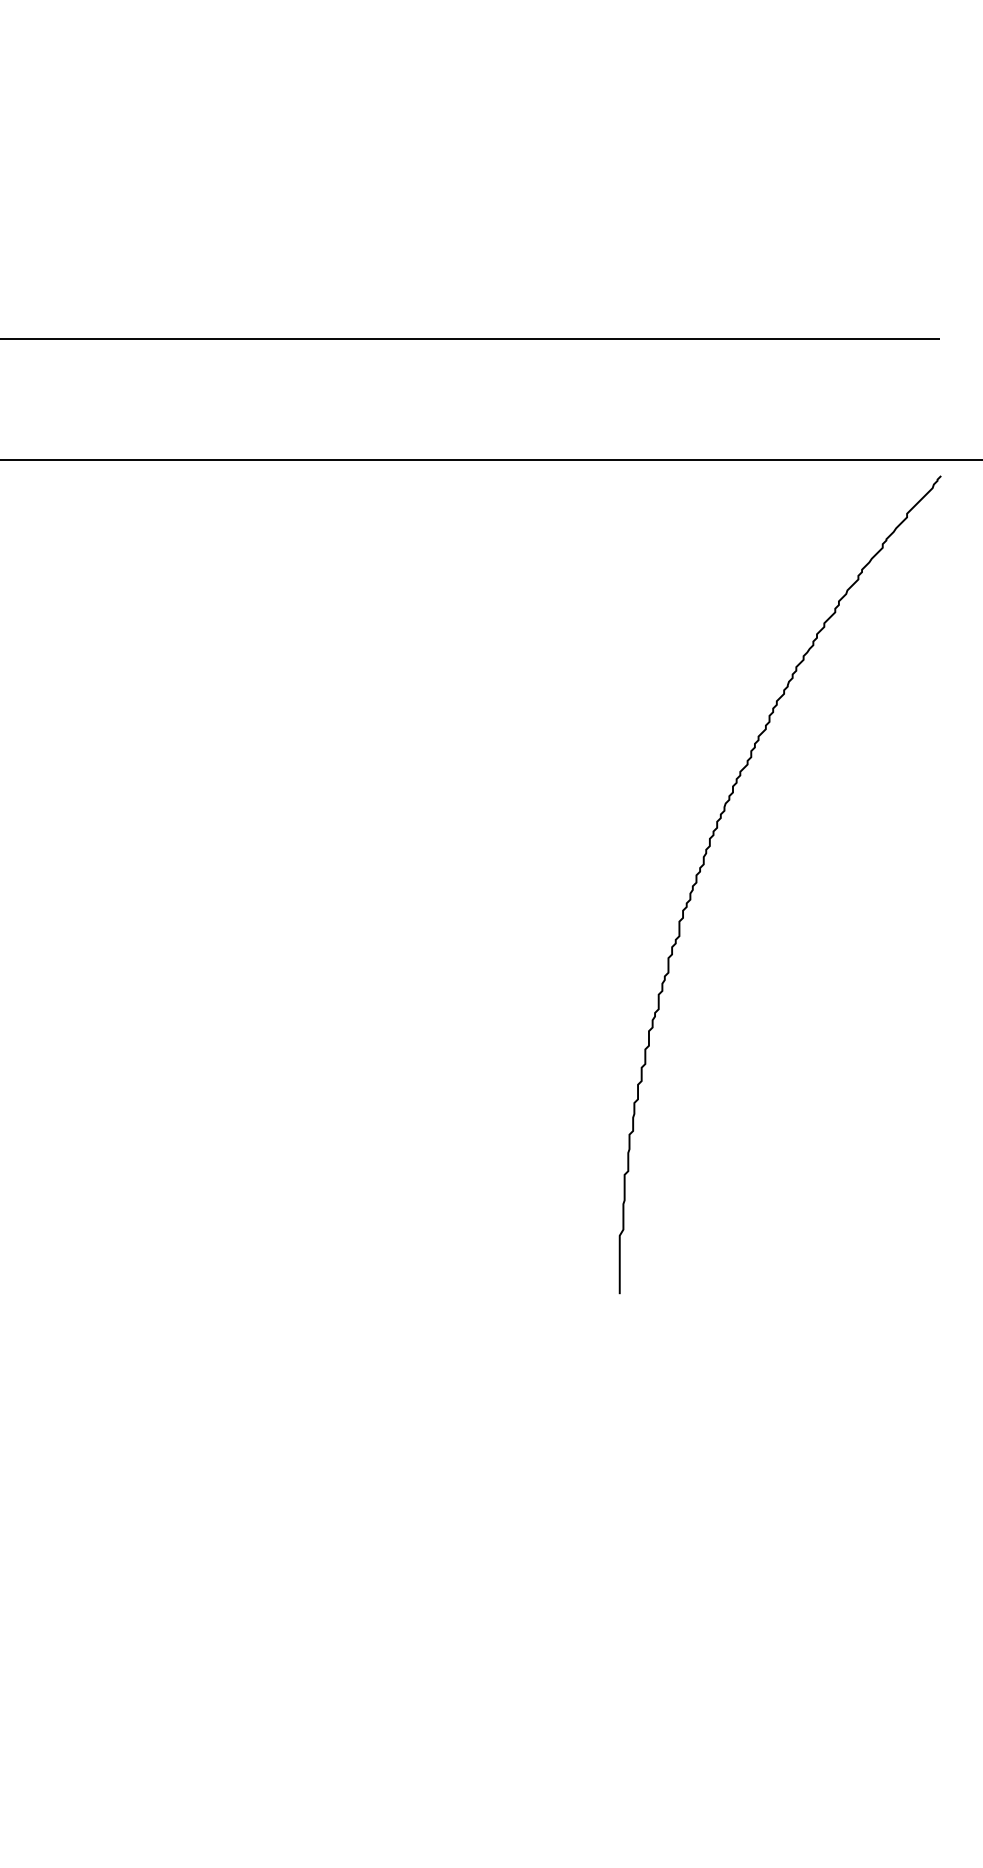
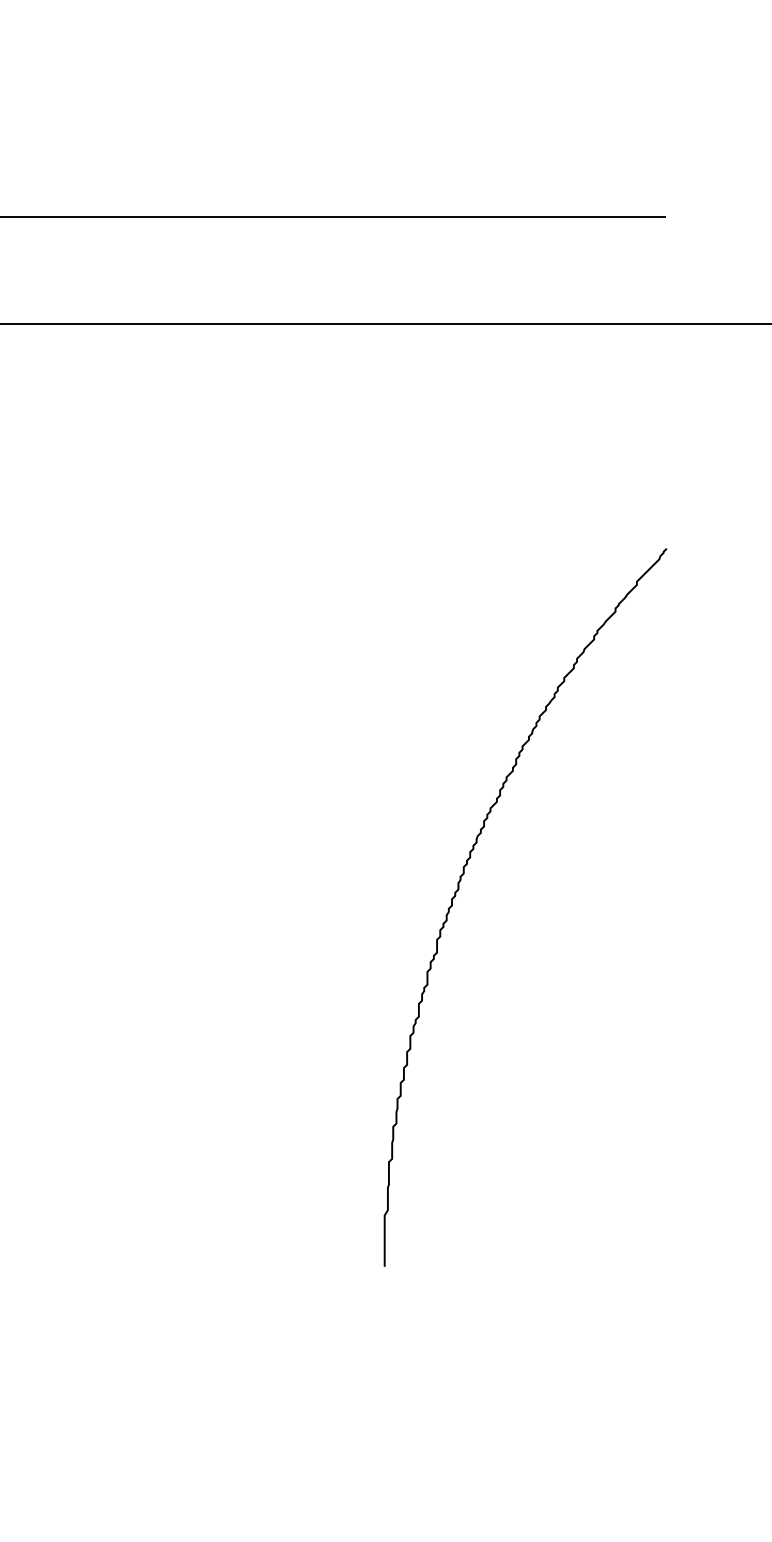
curve: (704, 865) -> (459, 890), moved

